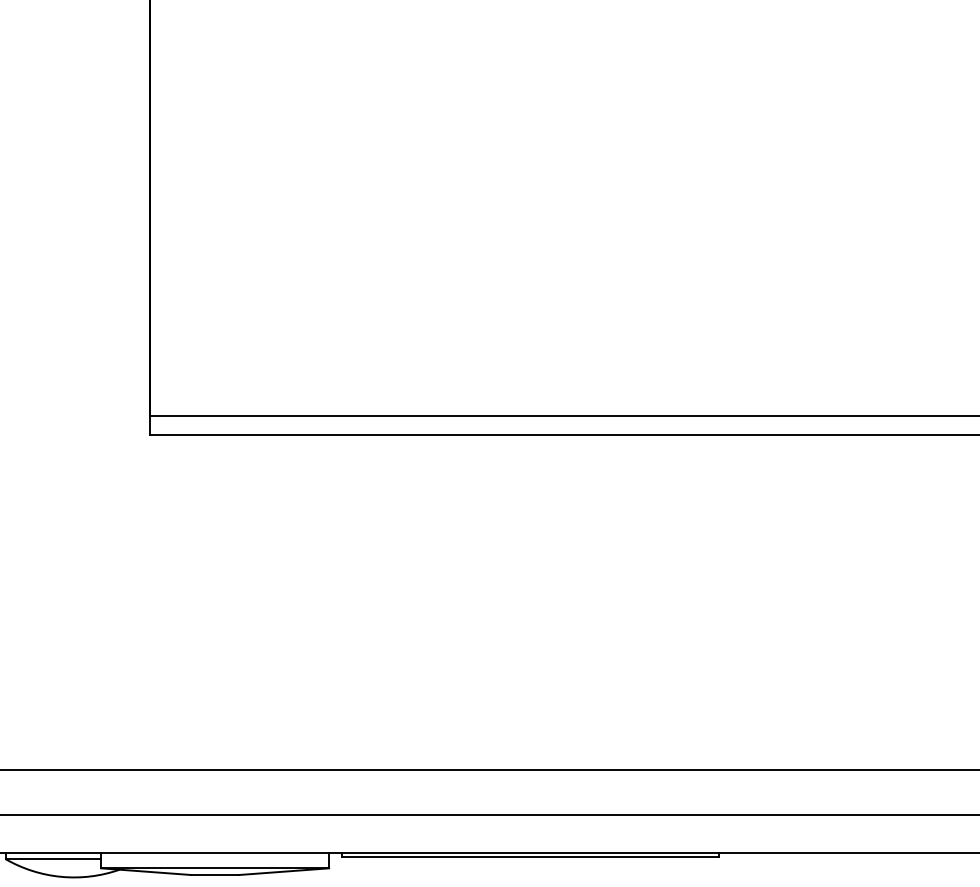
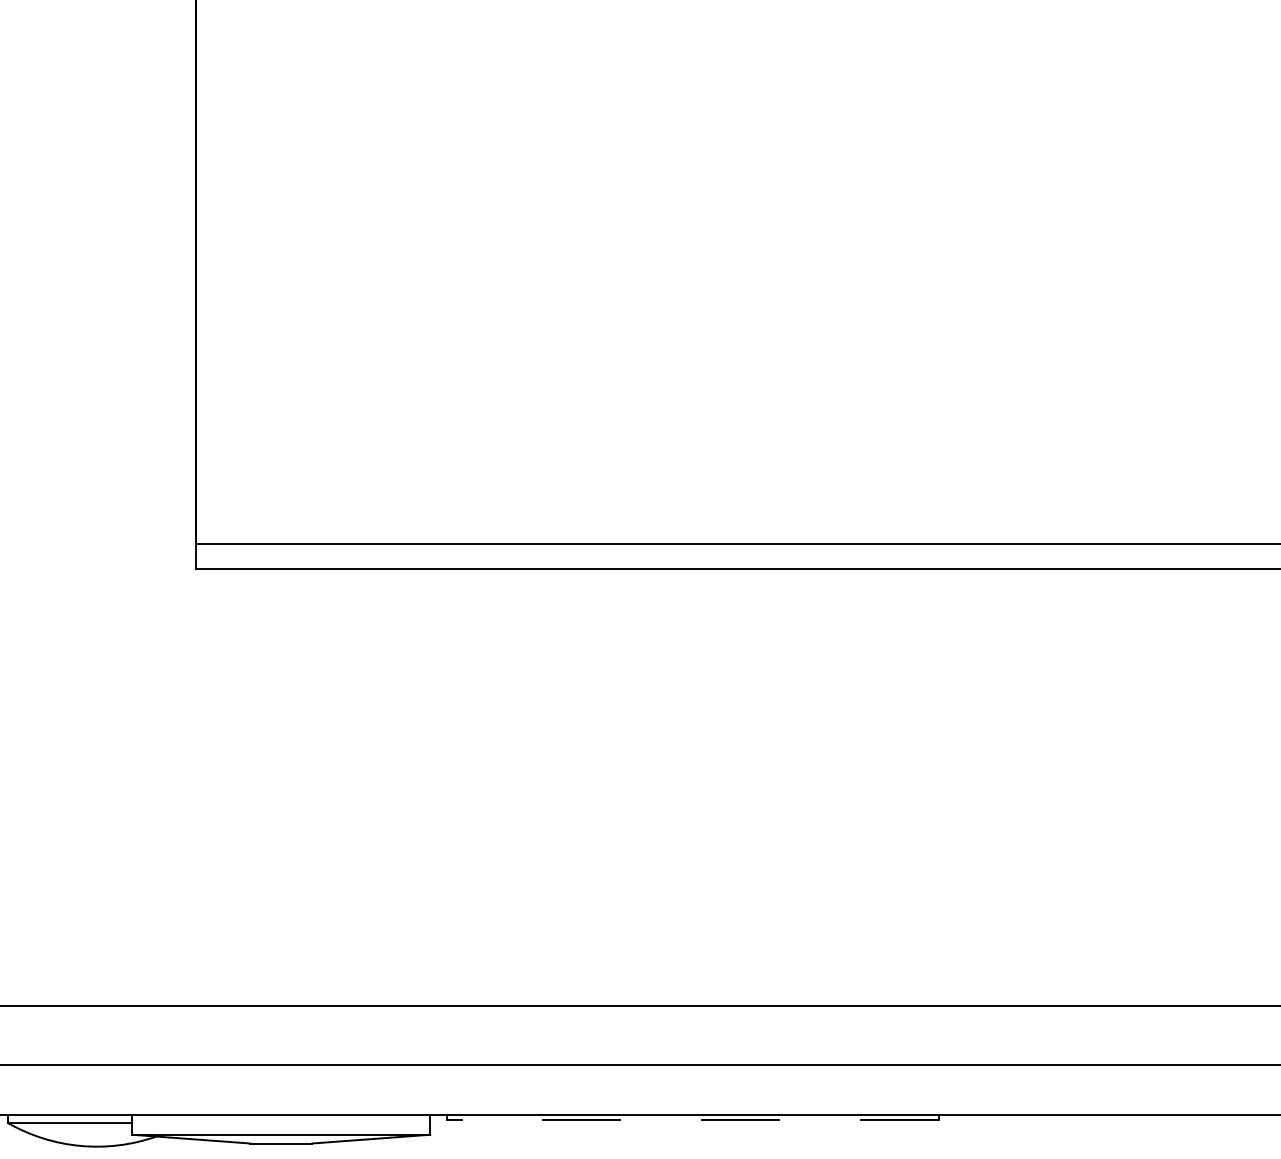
line: (529, 856) -> (692, 1119), solid -> dashed

